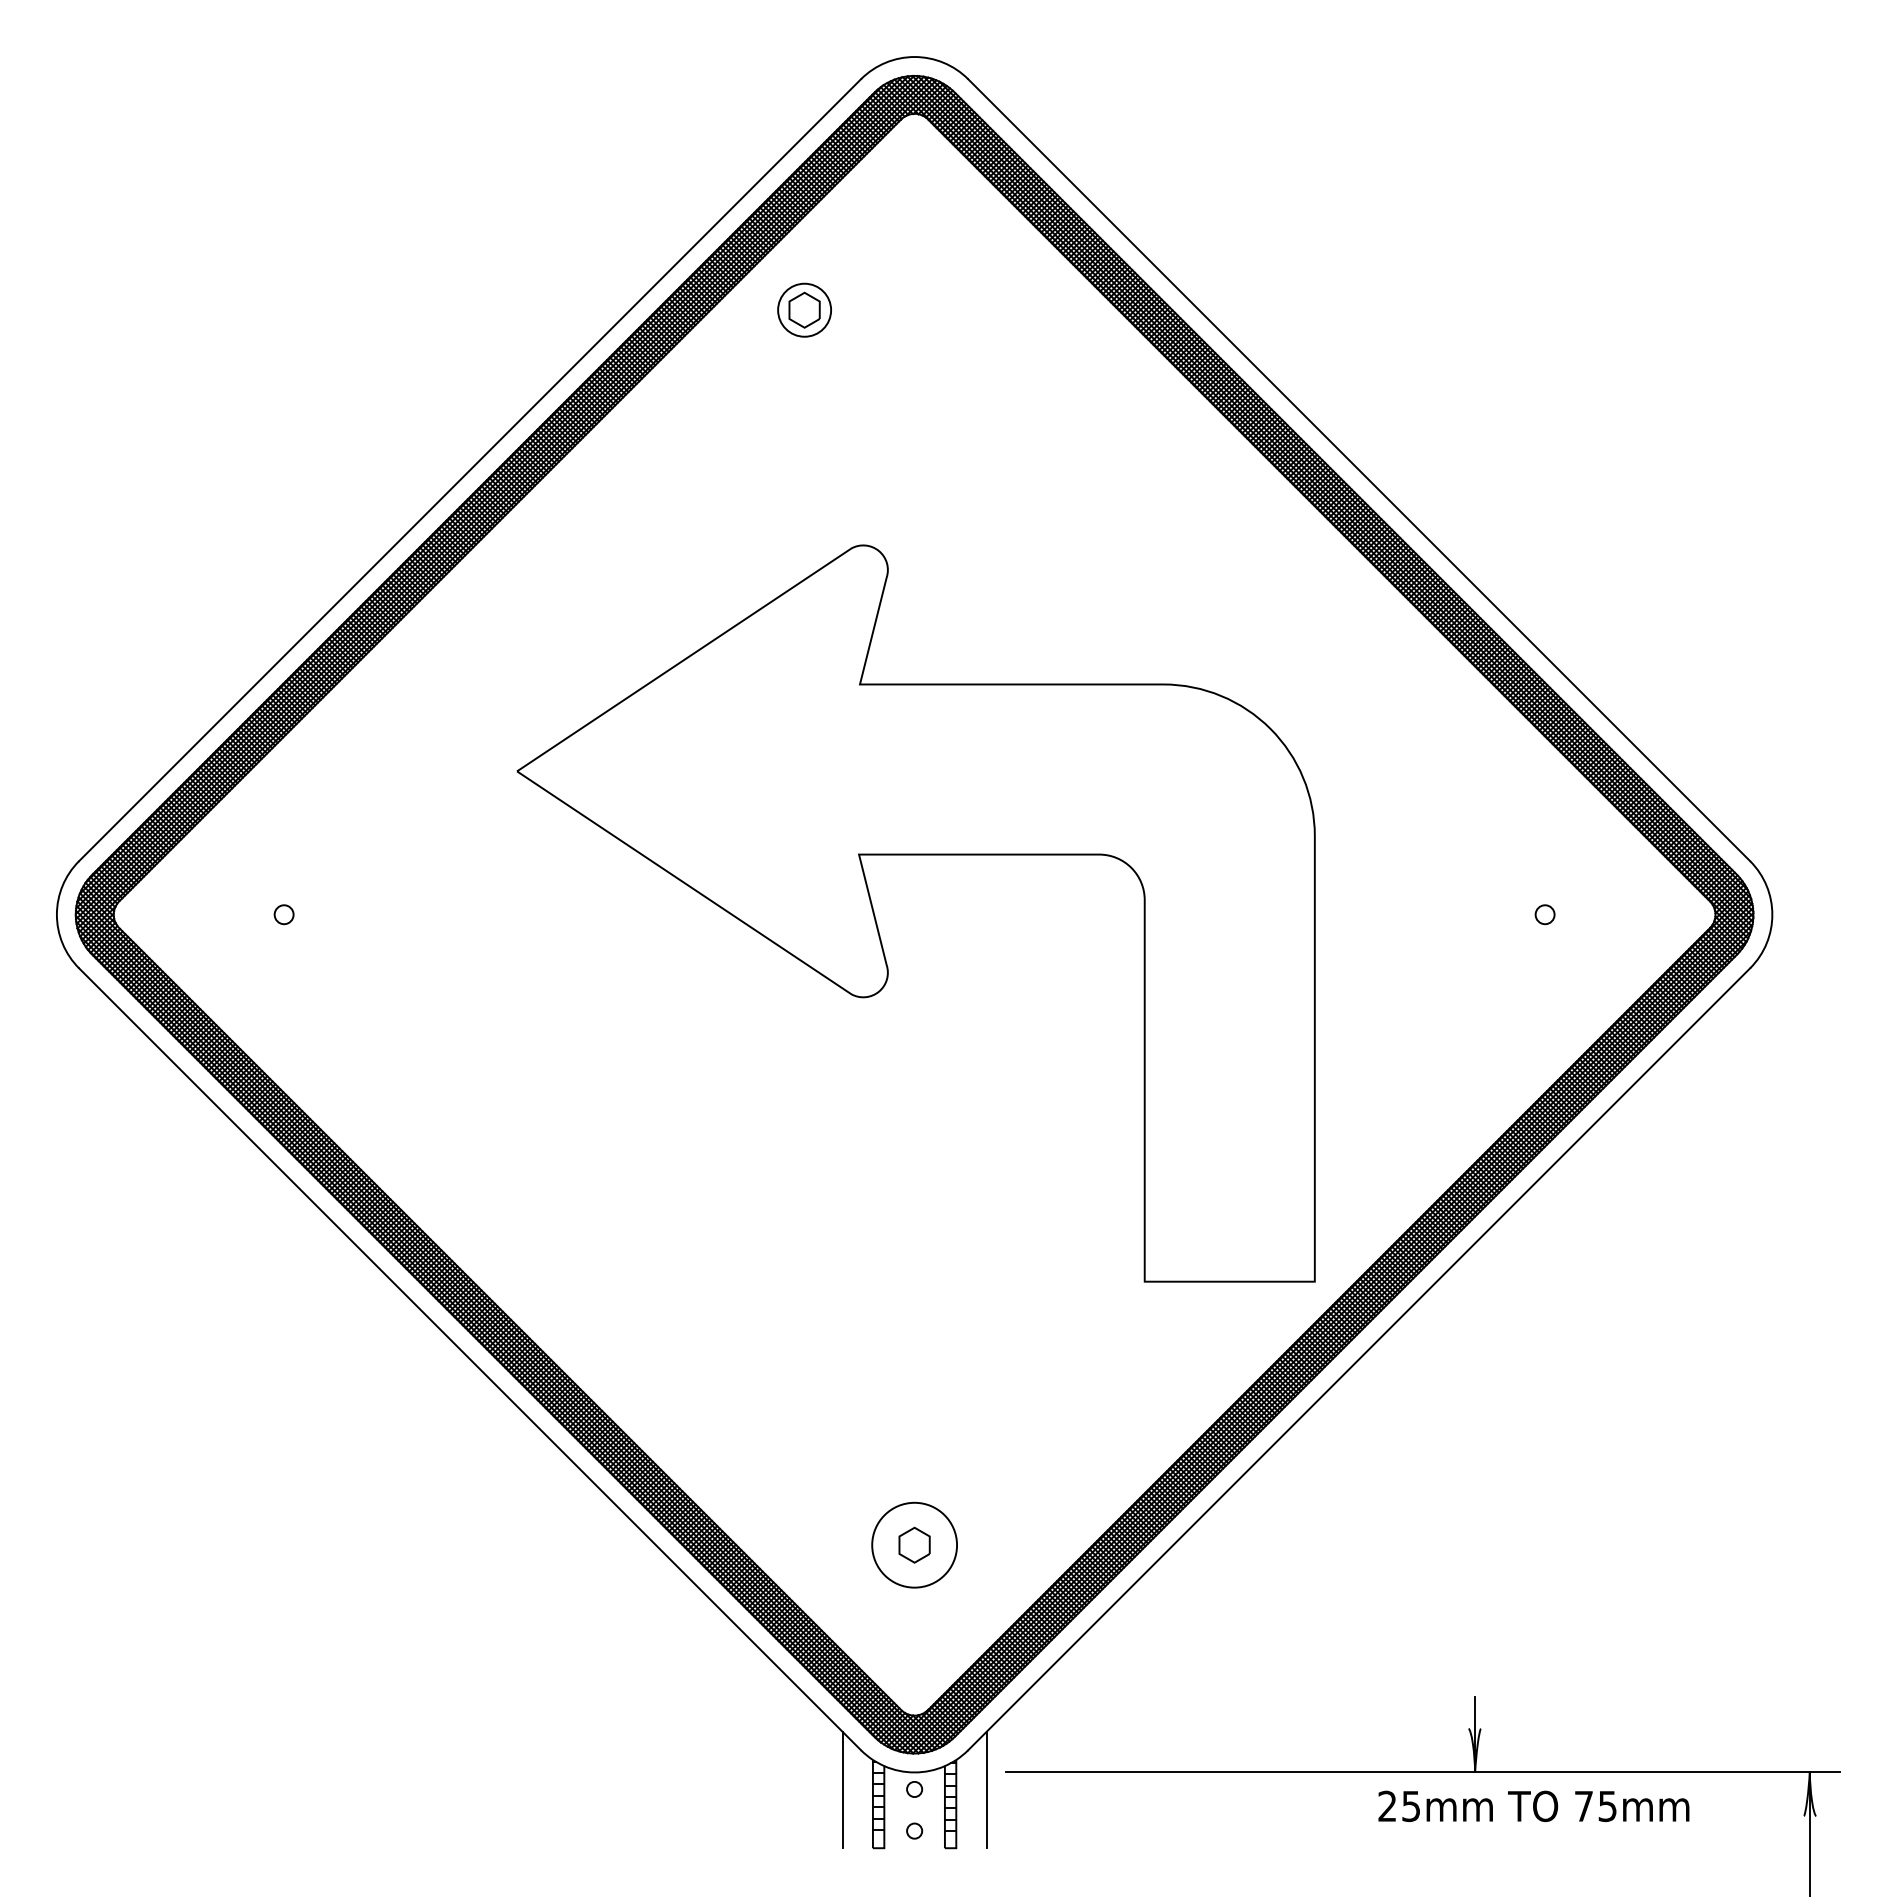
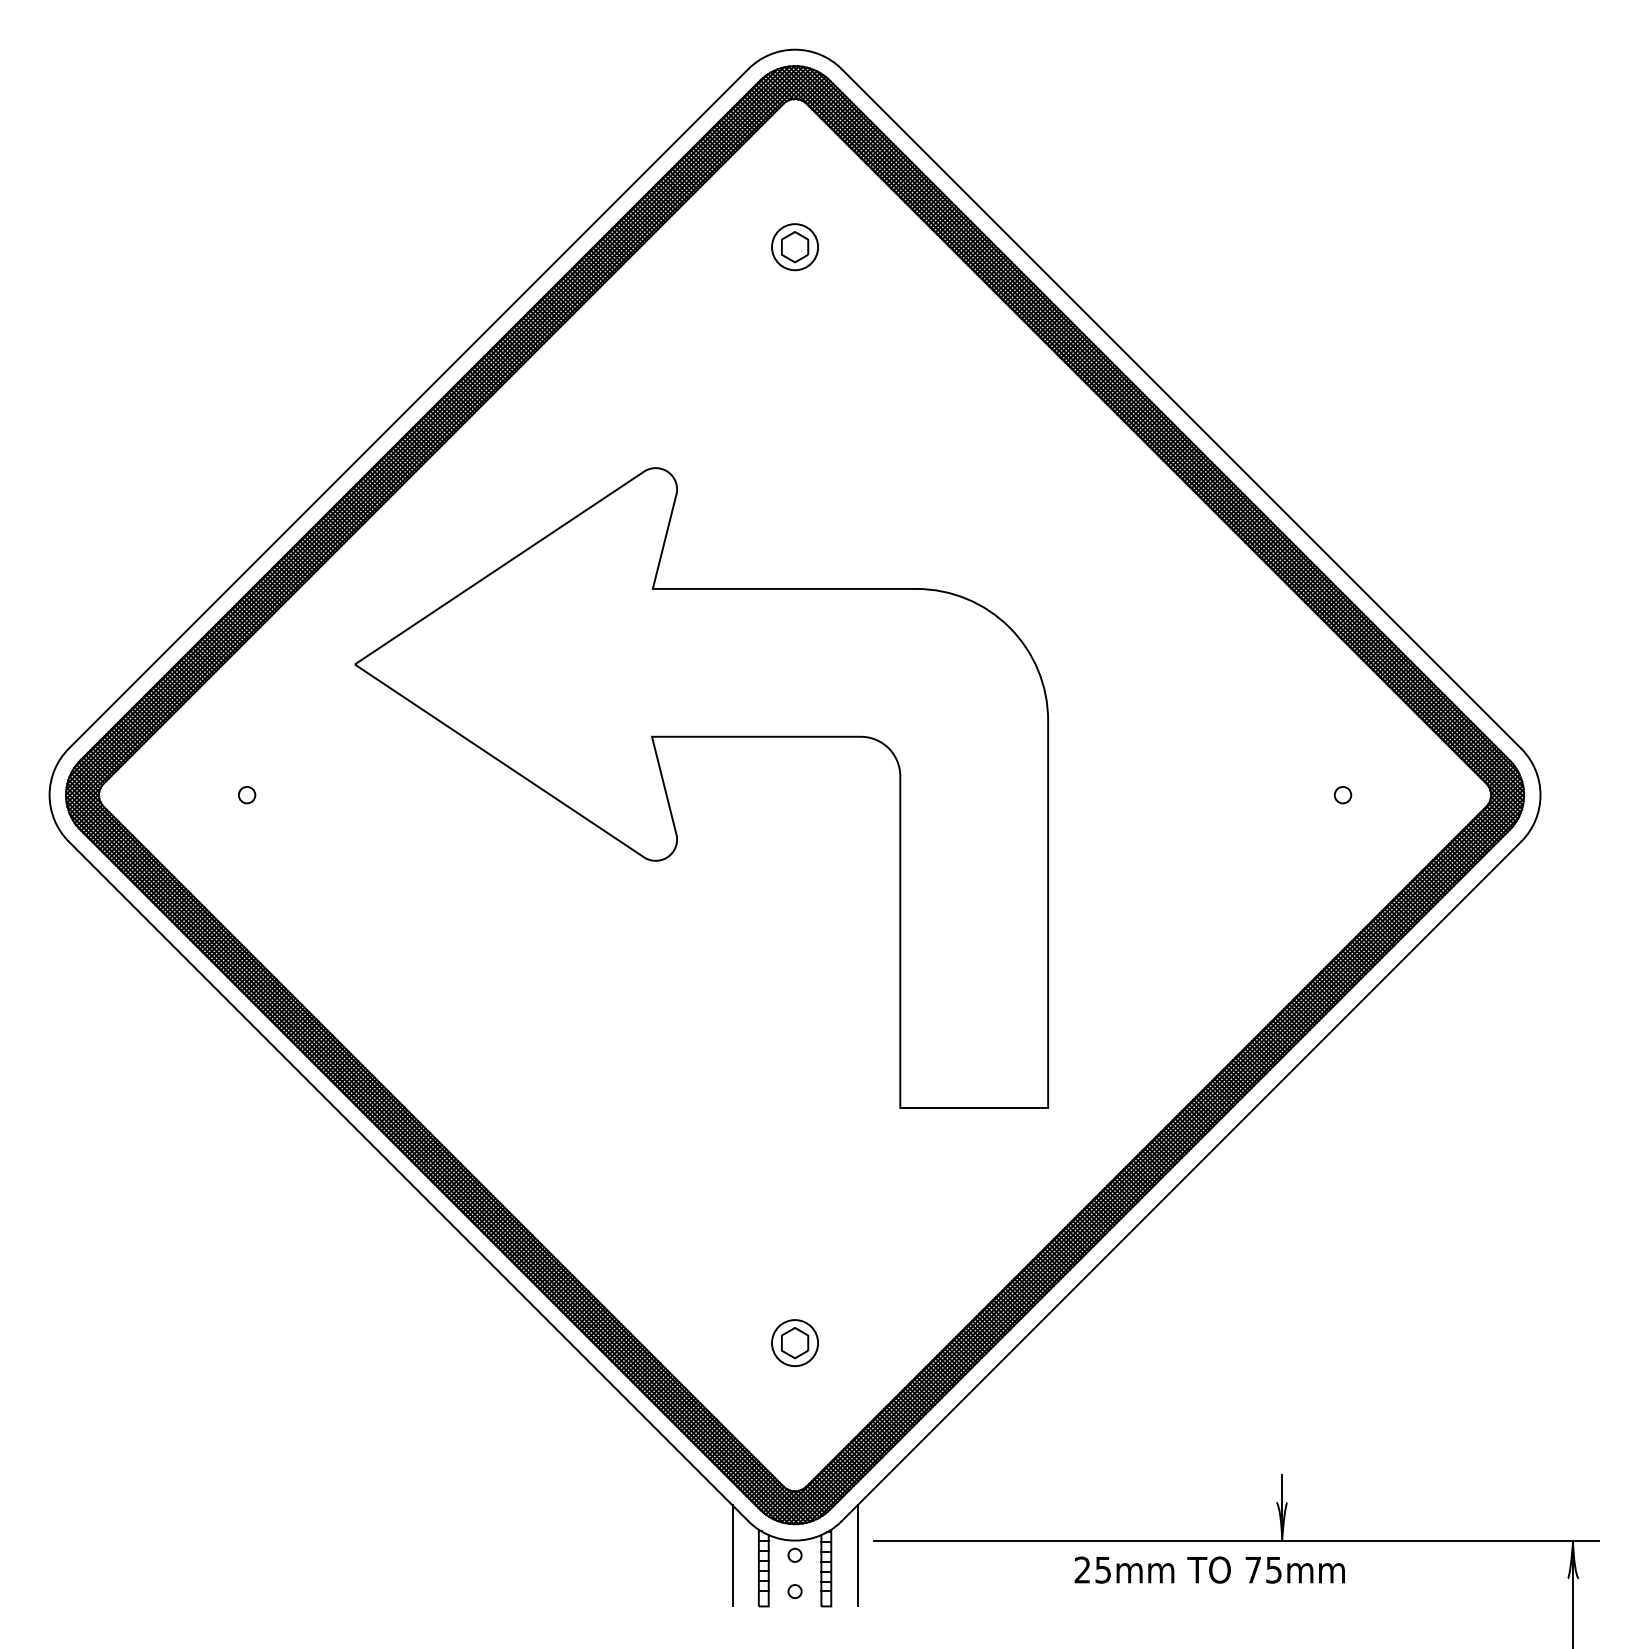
part: (804, 309) -> (794, 246), moved
part: (877, 923) -> (668, 796), moved
circle: (914, 1544) -> (794, 1342), size x0.62
text: (1533, 1806) -> (1209, 1570), moved

